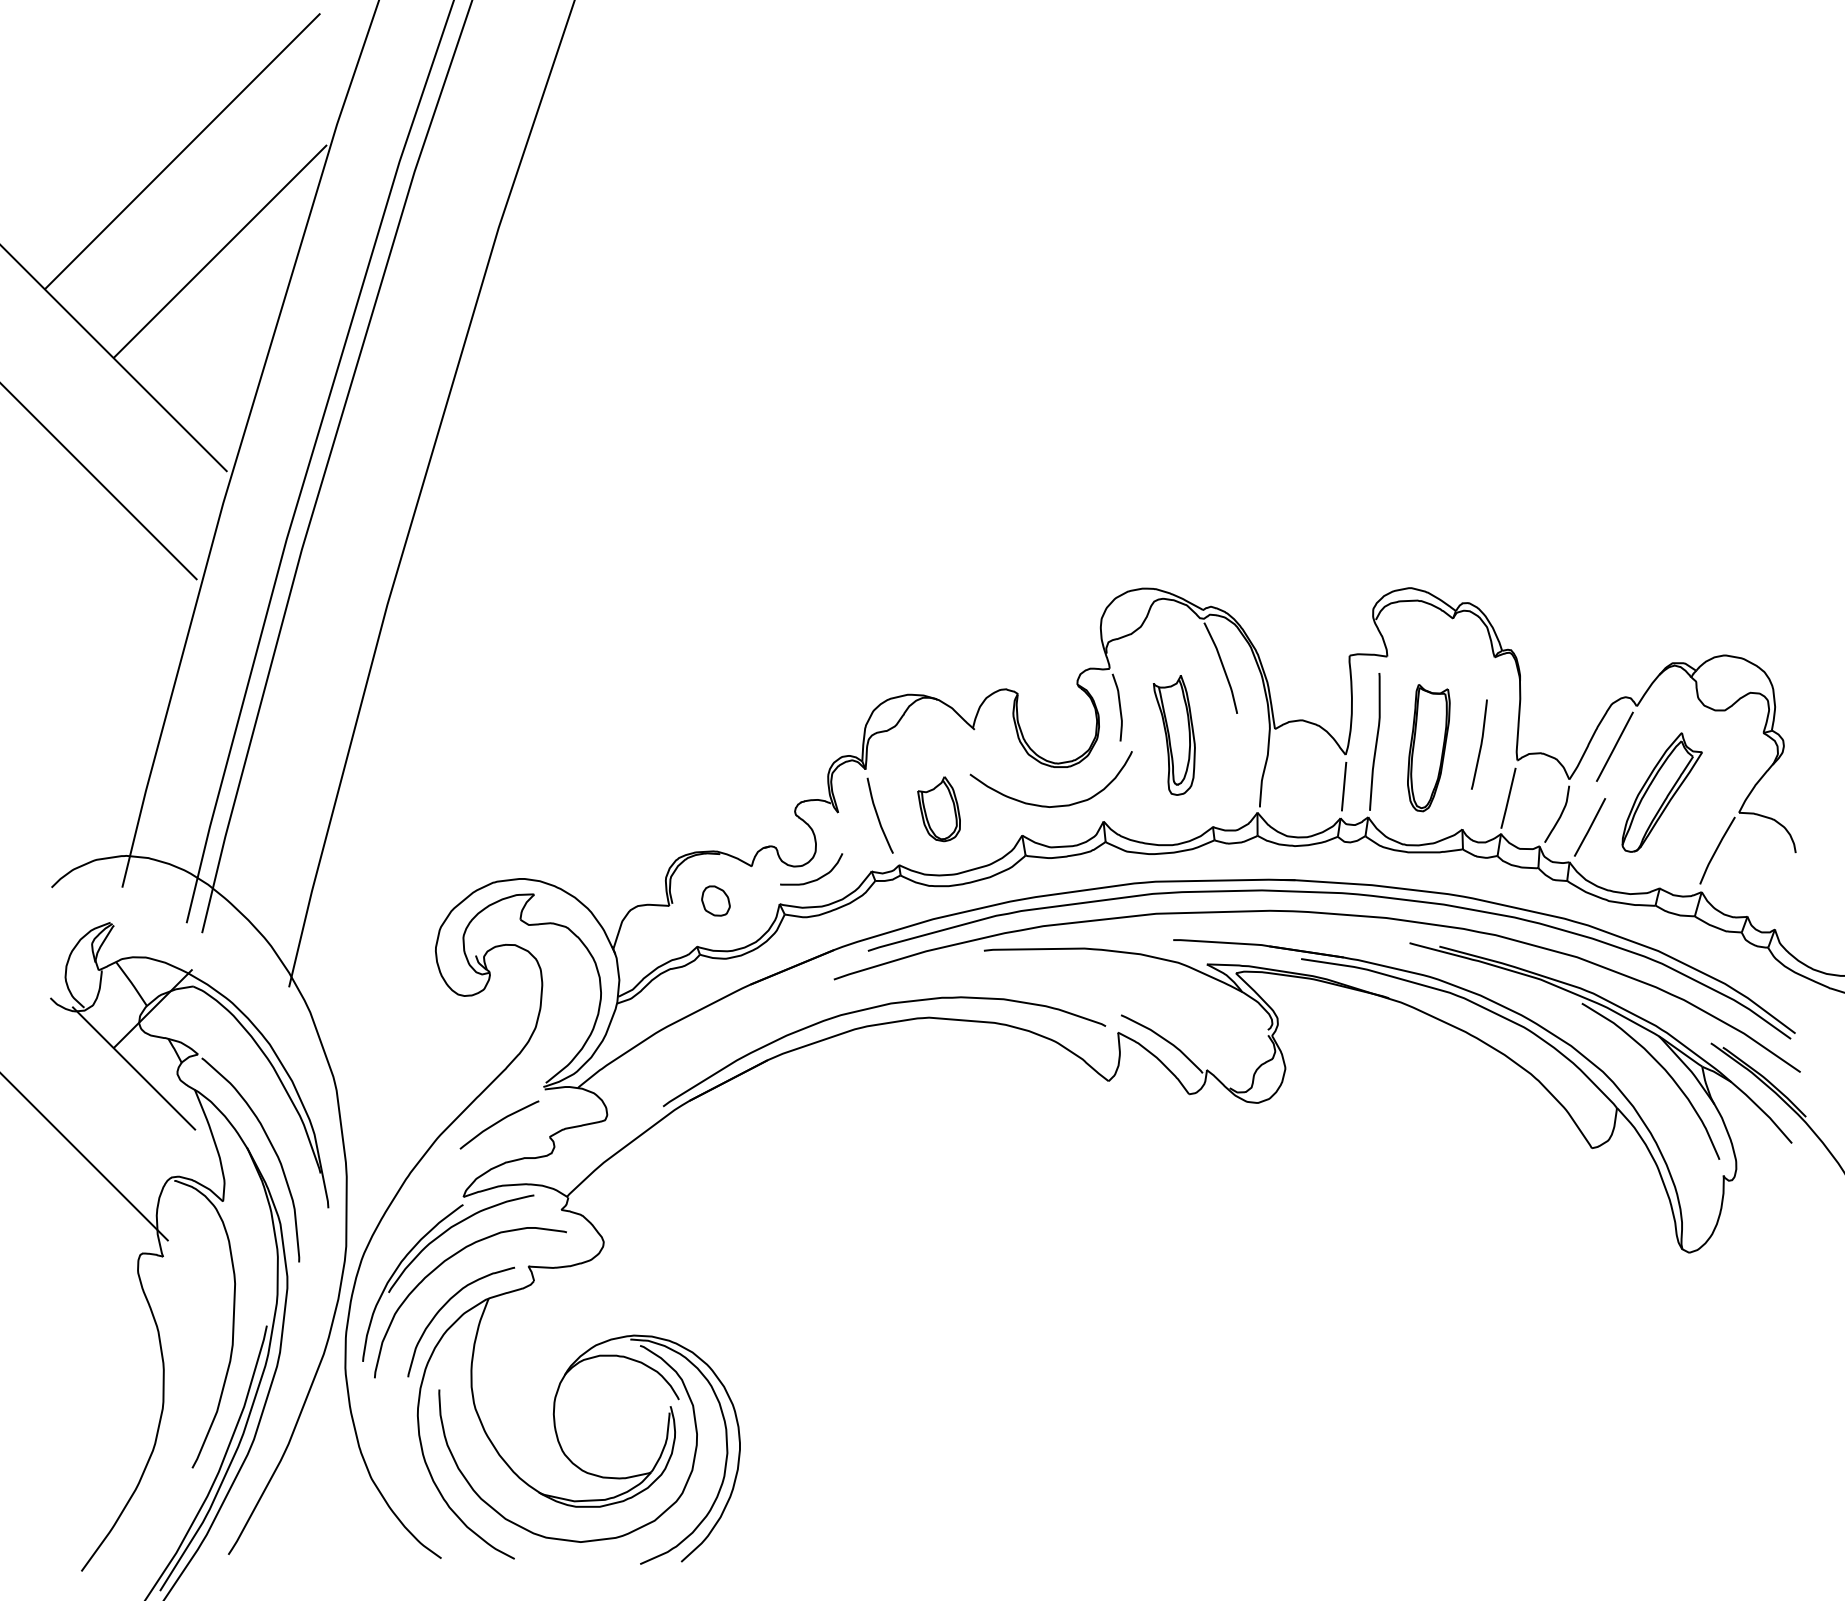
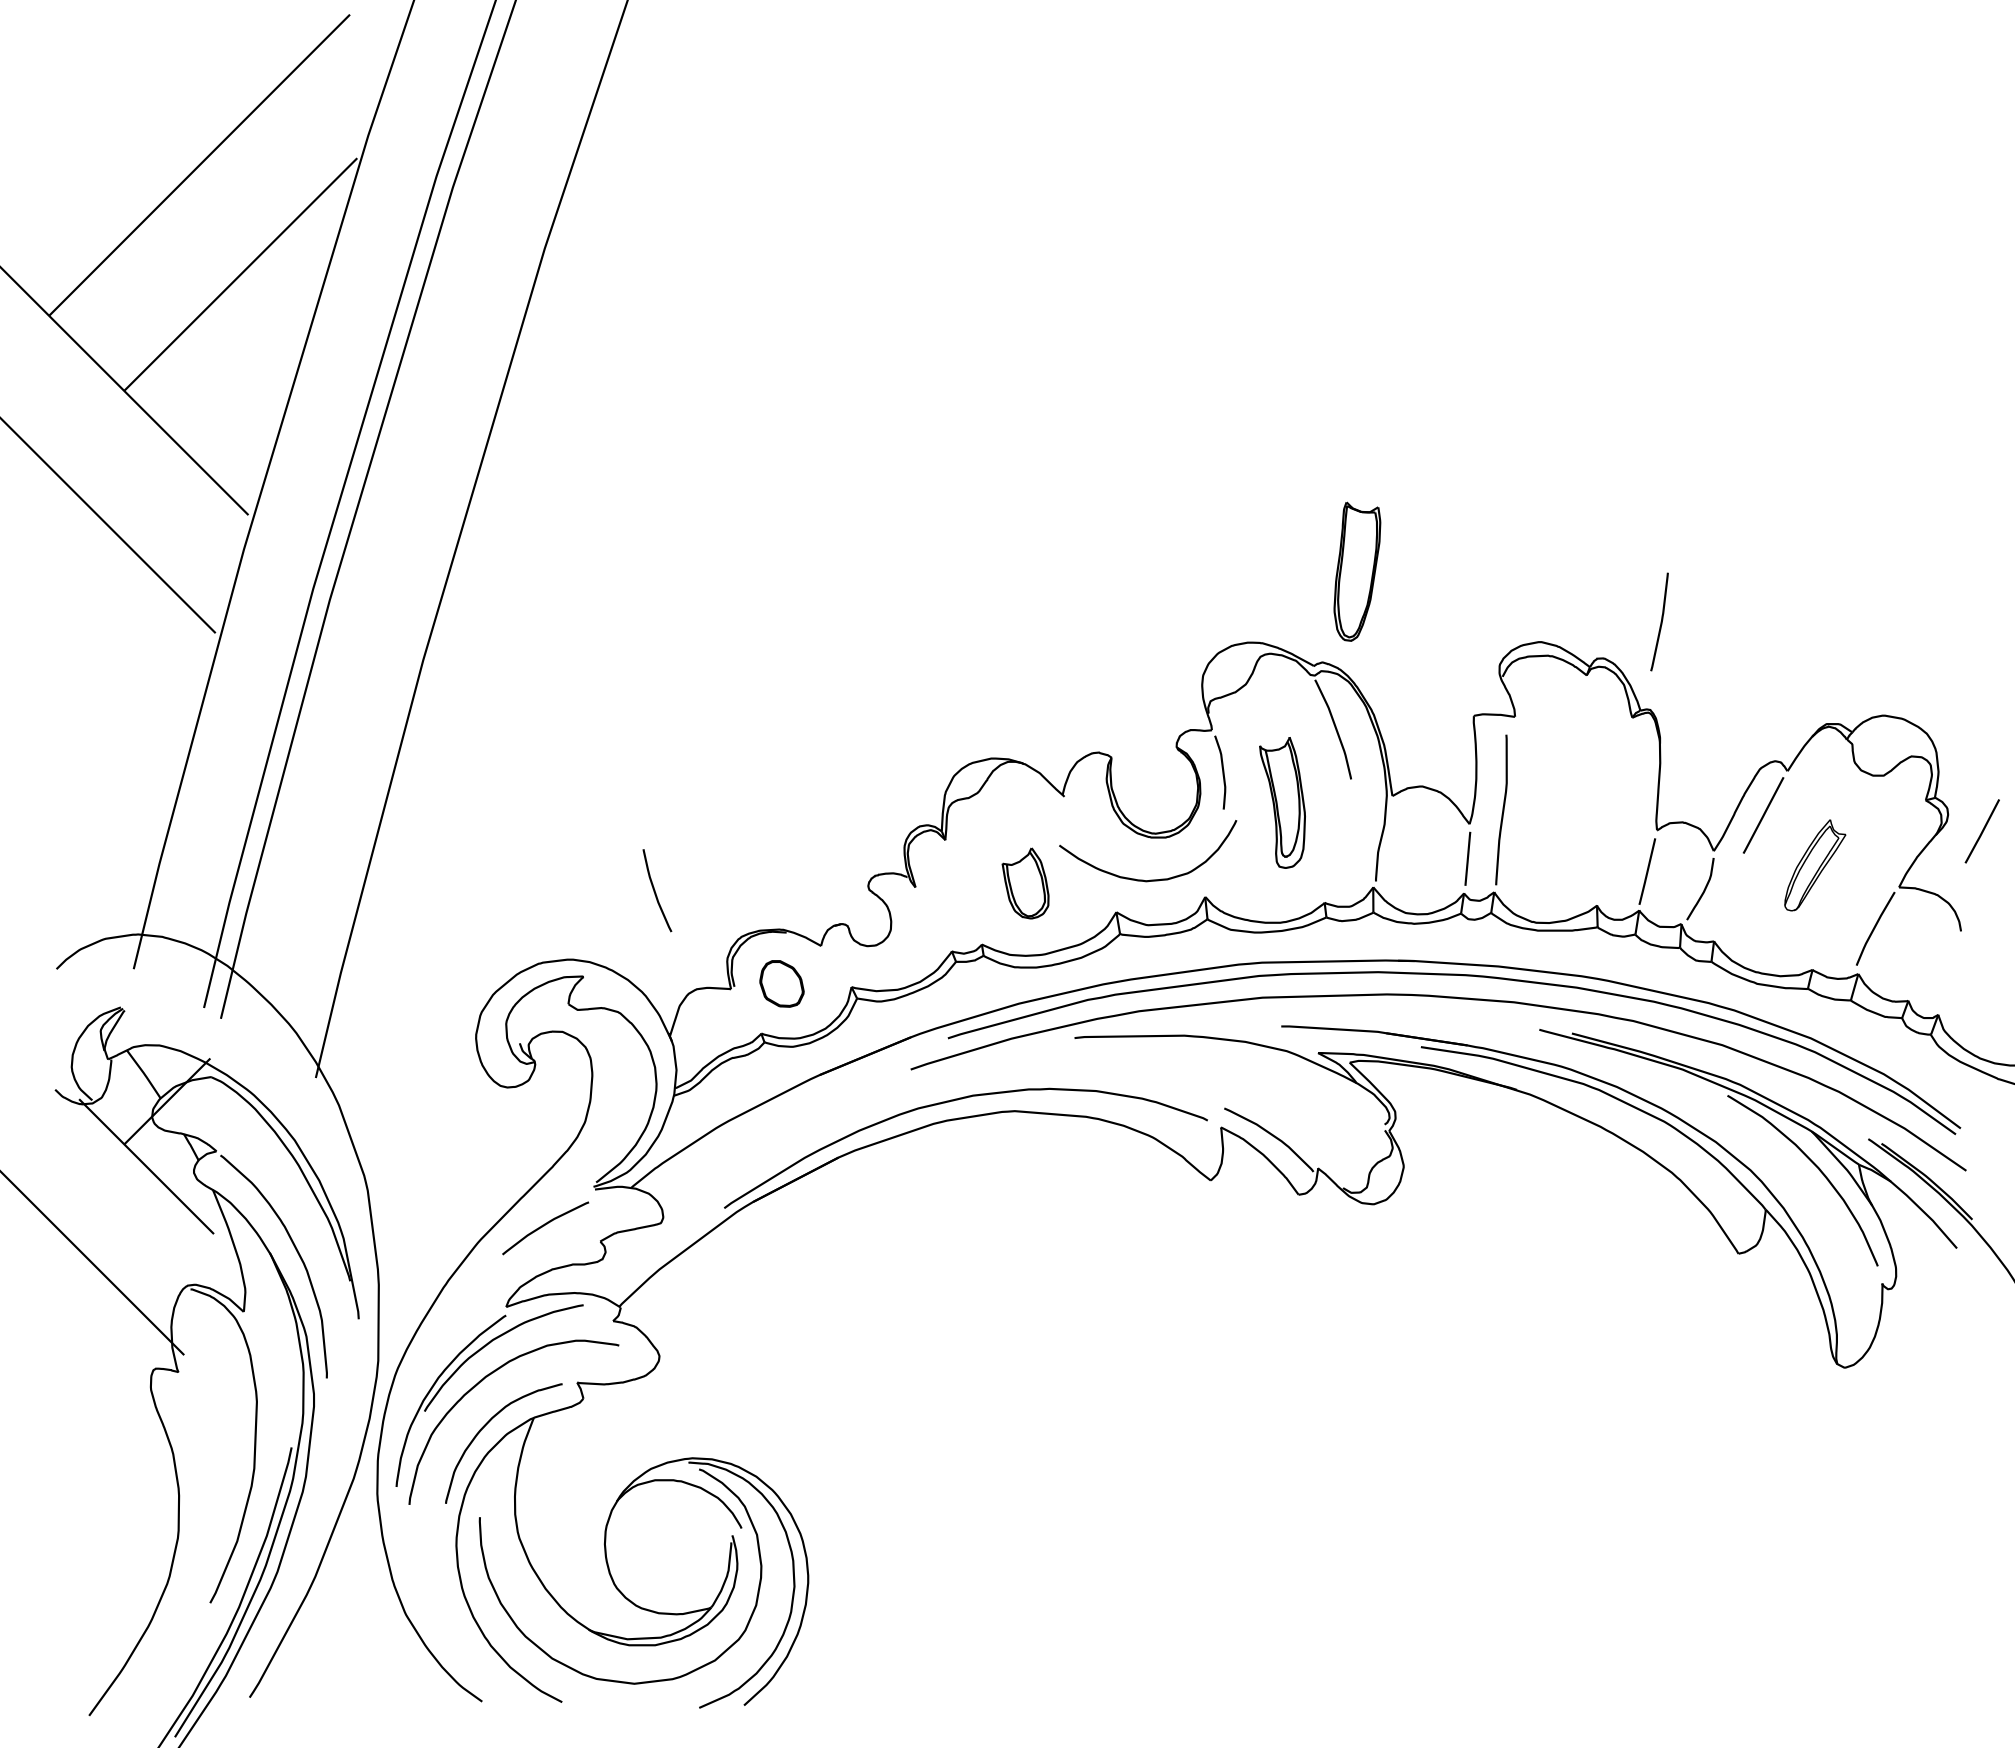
curve: (1480, 744) -> (1660, 621), moved
part: (1428, 747) -> (1357, 571), moved
part: (1662, 792) -> (1815, 865), size x0.7
curve: (878, 815) -> (655, 890), moved
line: (1589, 827) -> (1981, 831), moved
curve: (813, 879) -> (888, 960), removed
part: (715, 900) -> (781, 983), size x1.4

